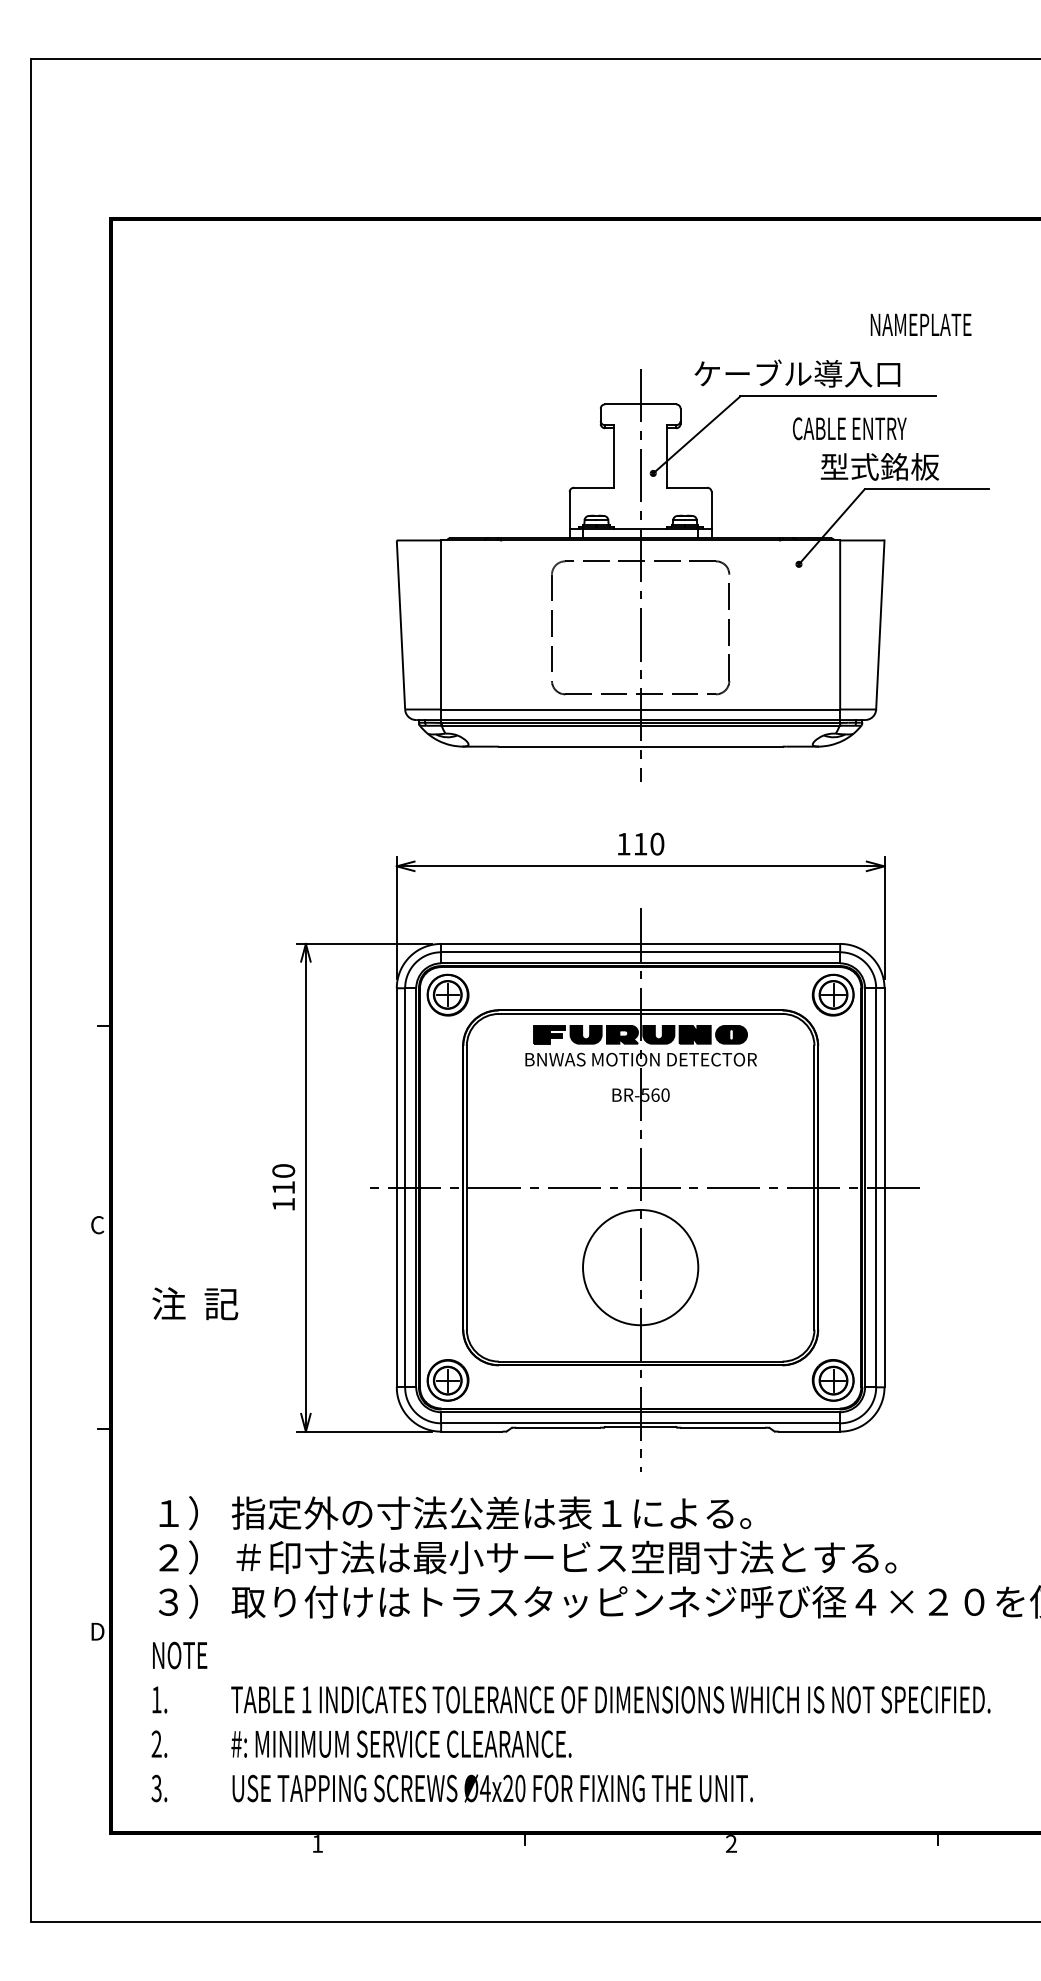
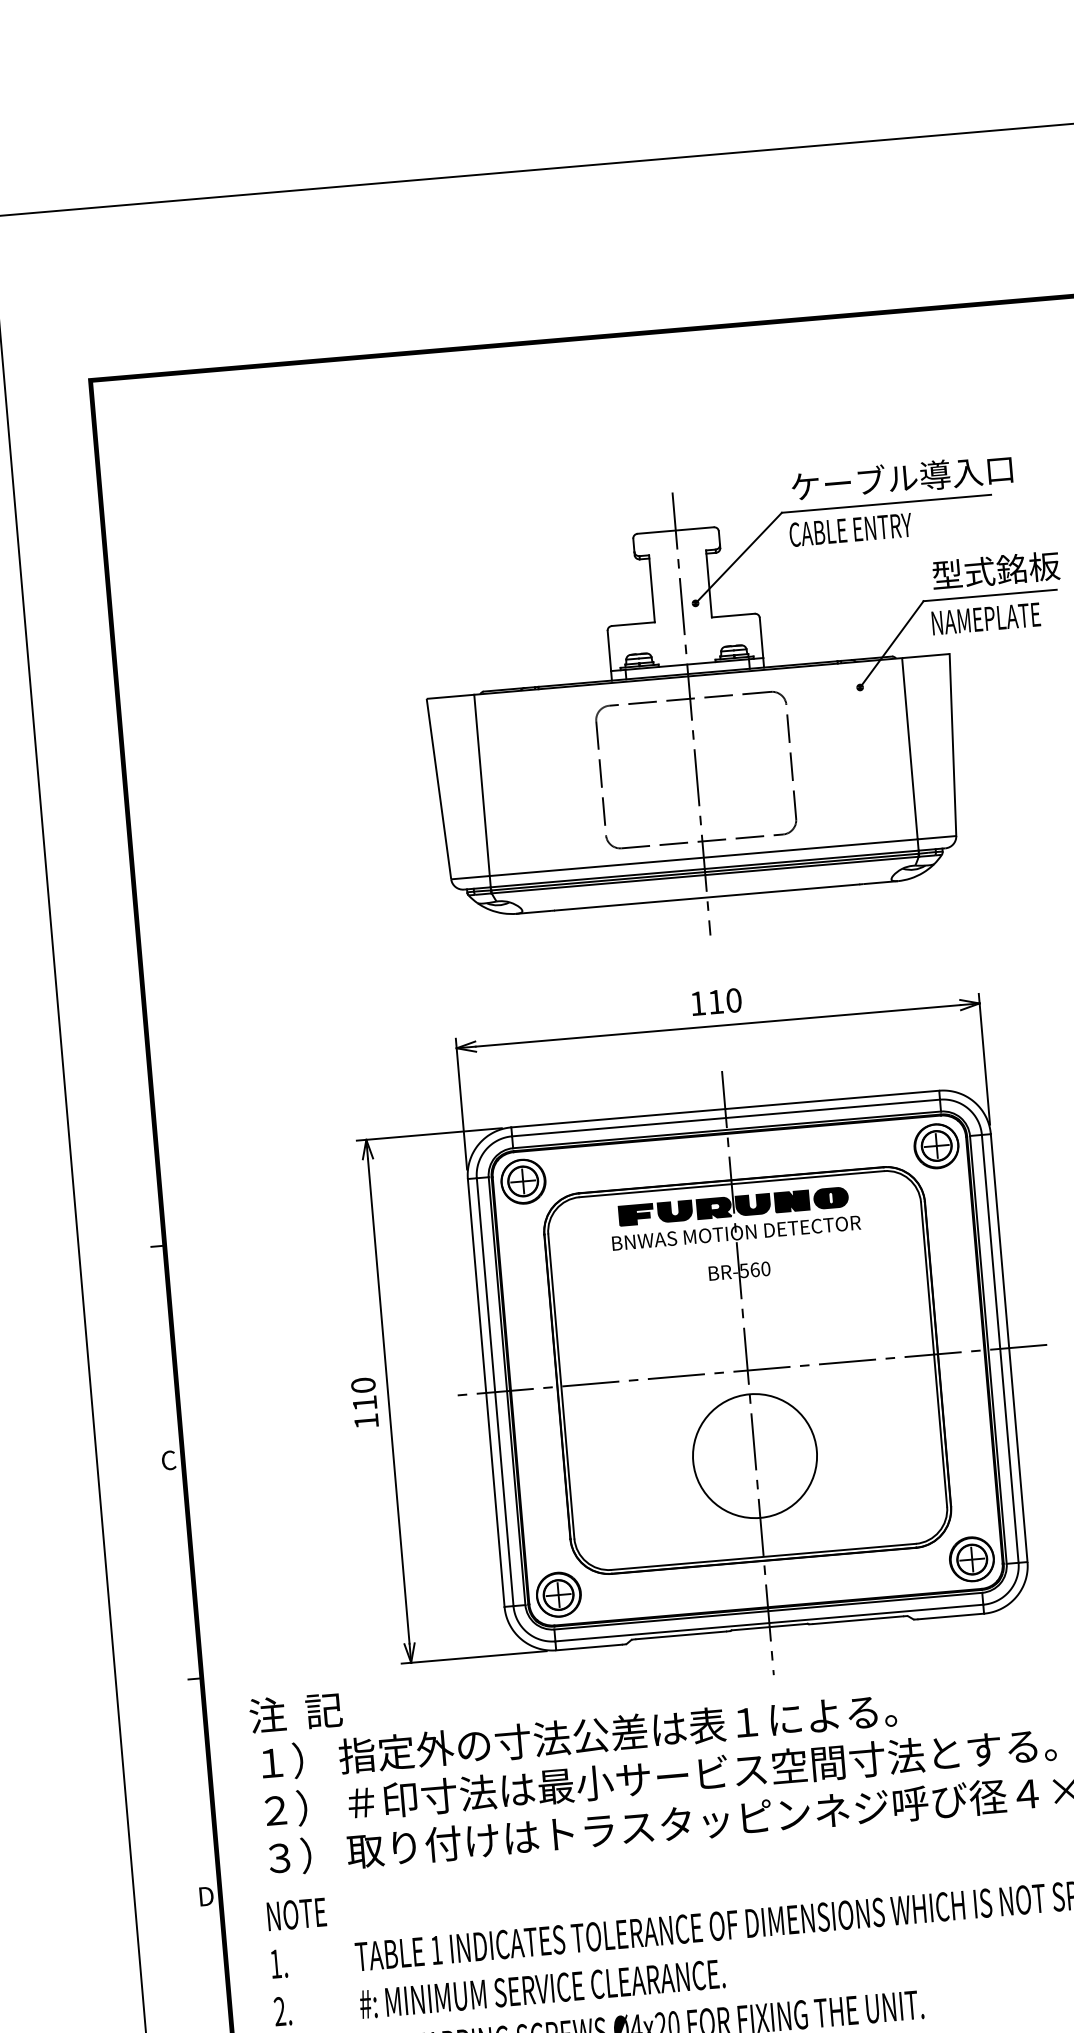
text: (920, 324) -> (985, 618), moved
text: (797, 373) -> (902, 477), moved
text: (849, 428) -> (850, 529), moved
text: (879, 466) -> (995, 570), moved
text: (195, 1303) -> (296, 1712), moved

